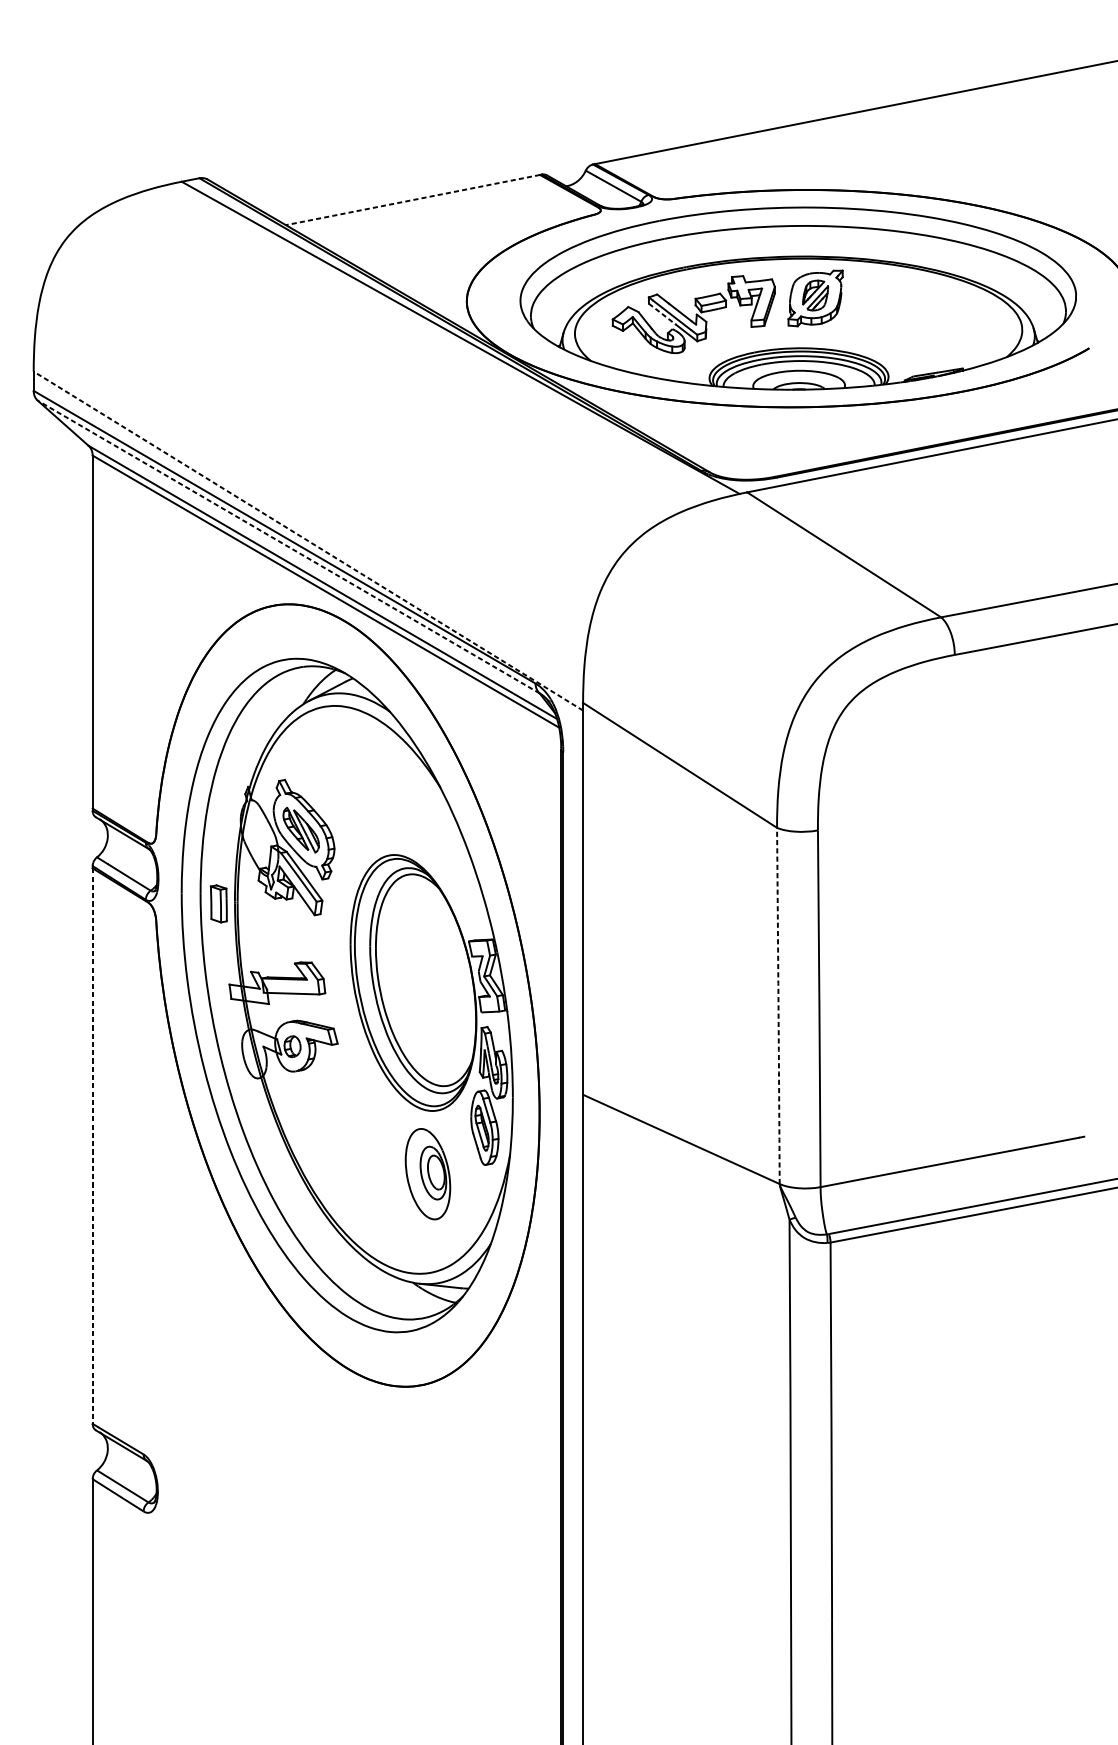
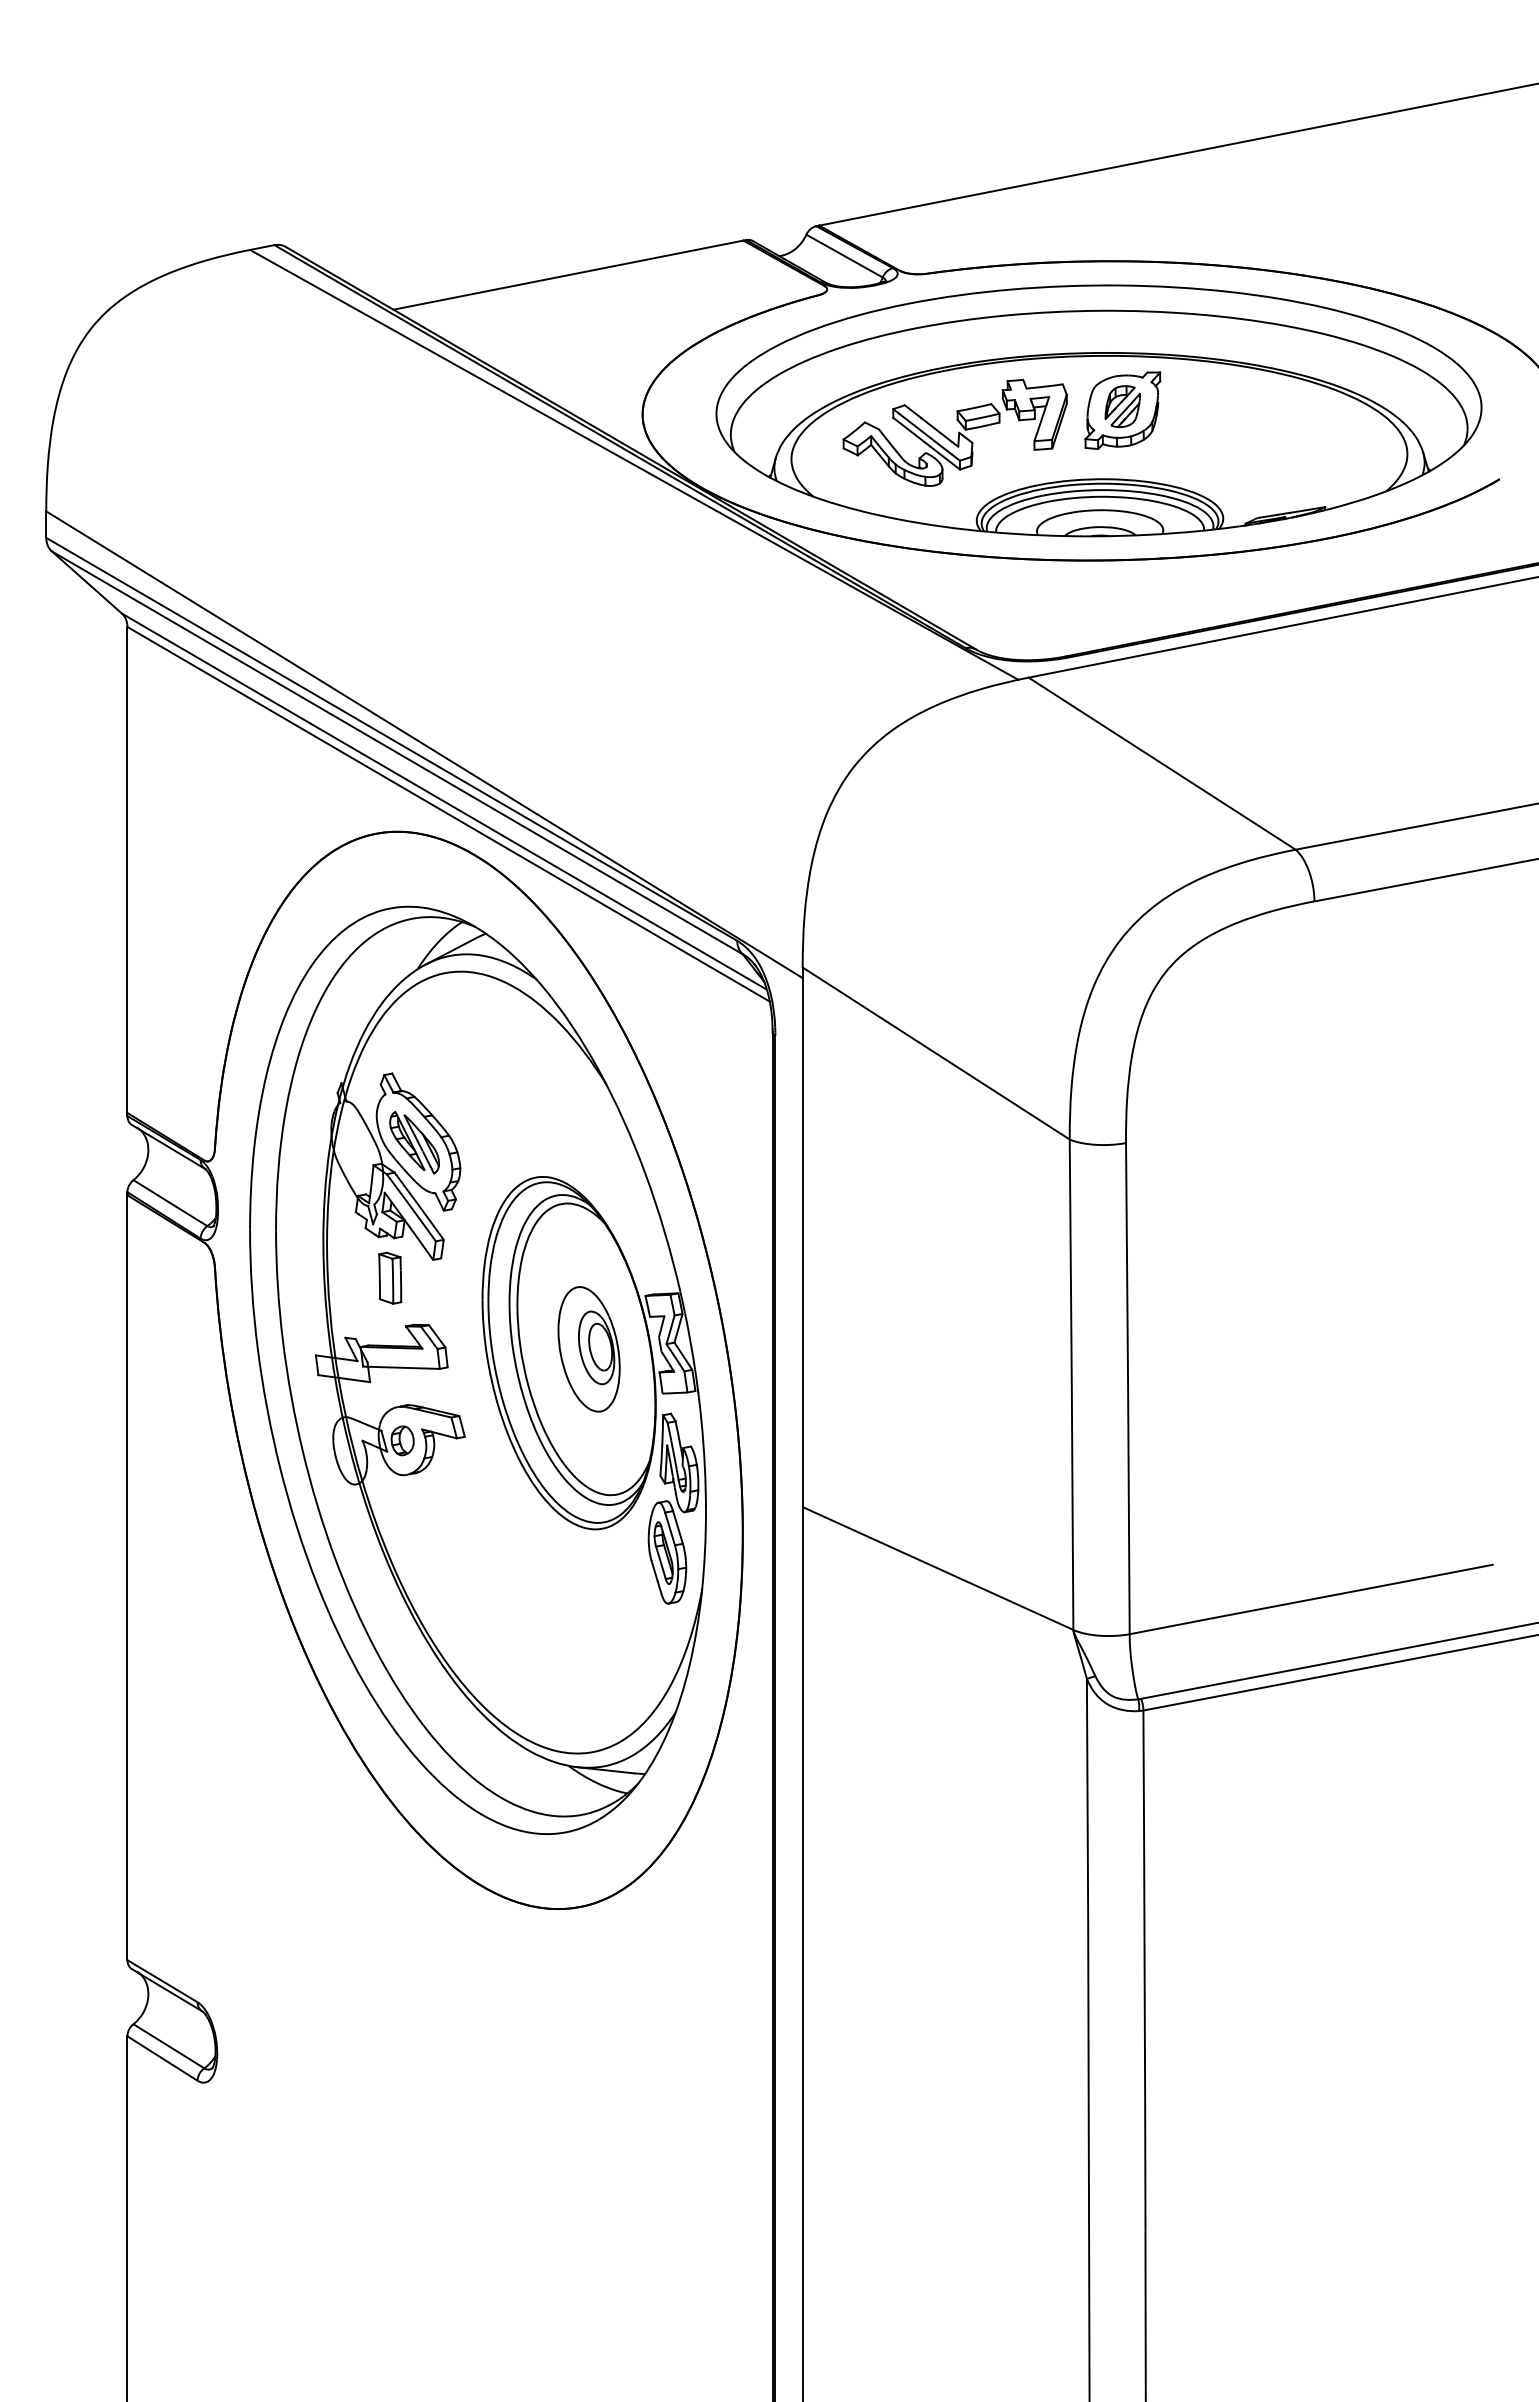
line: (412, 200) -> (567, 275), dashed -> solid
line: (662, 314) -> (911, 432), dashed -> solid
line: (308, 540) -> (424, 744), dashed -> solid
line: (288, 546) -> (396, 752), dashed -> solid
part: (219, 903) -> (390, 1277), moved
arc: (778, 1005) -> (1071, 1384), dashed -> solid
line: (92, 1146) -> (127, 1578), dashed -> solid
part: (427, 1174) -> (588, 1349), moved

